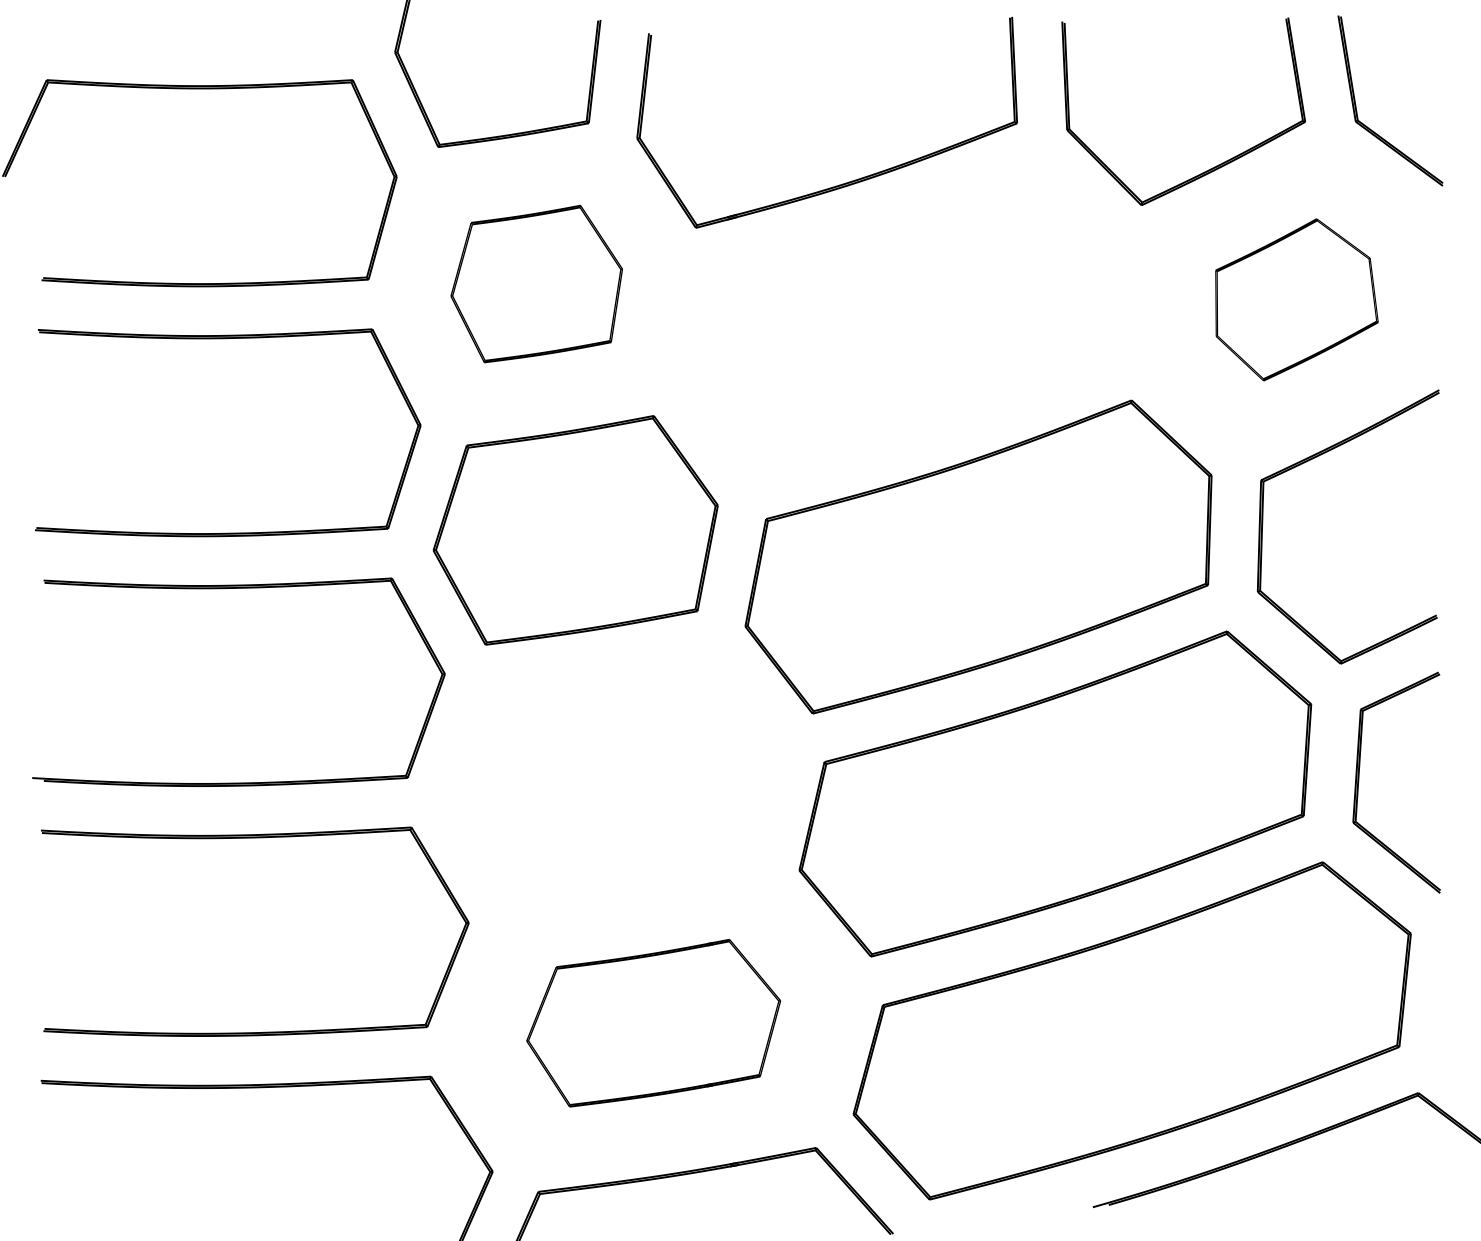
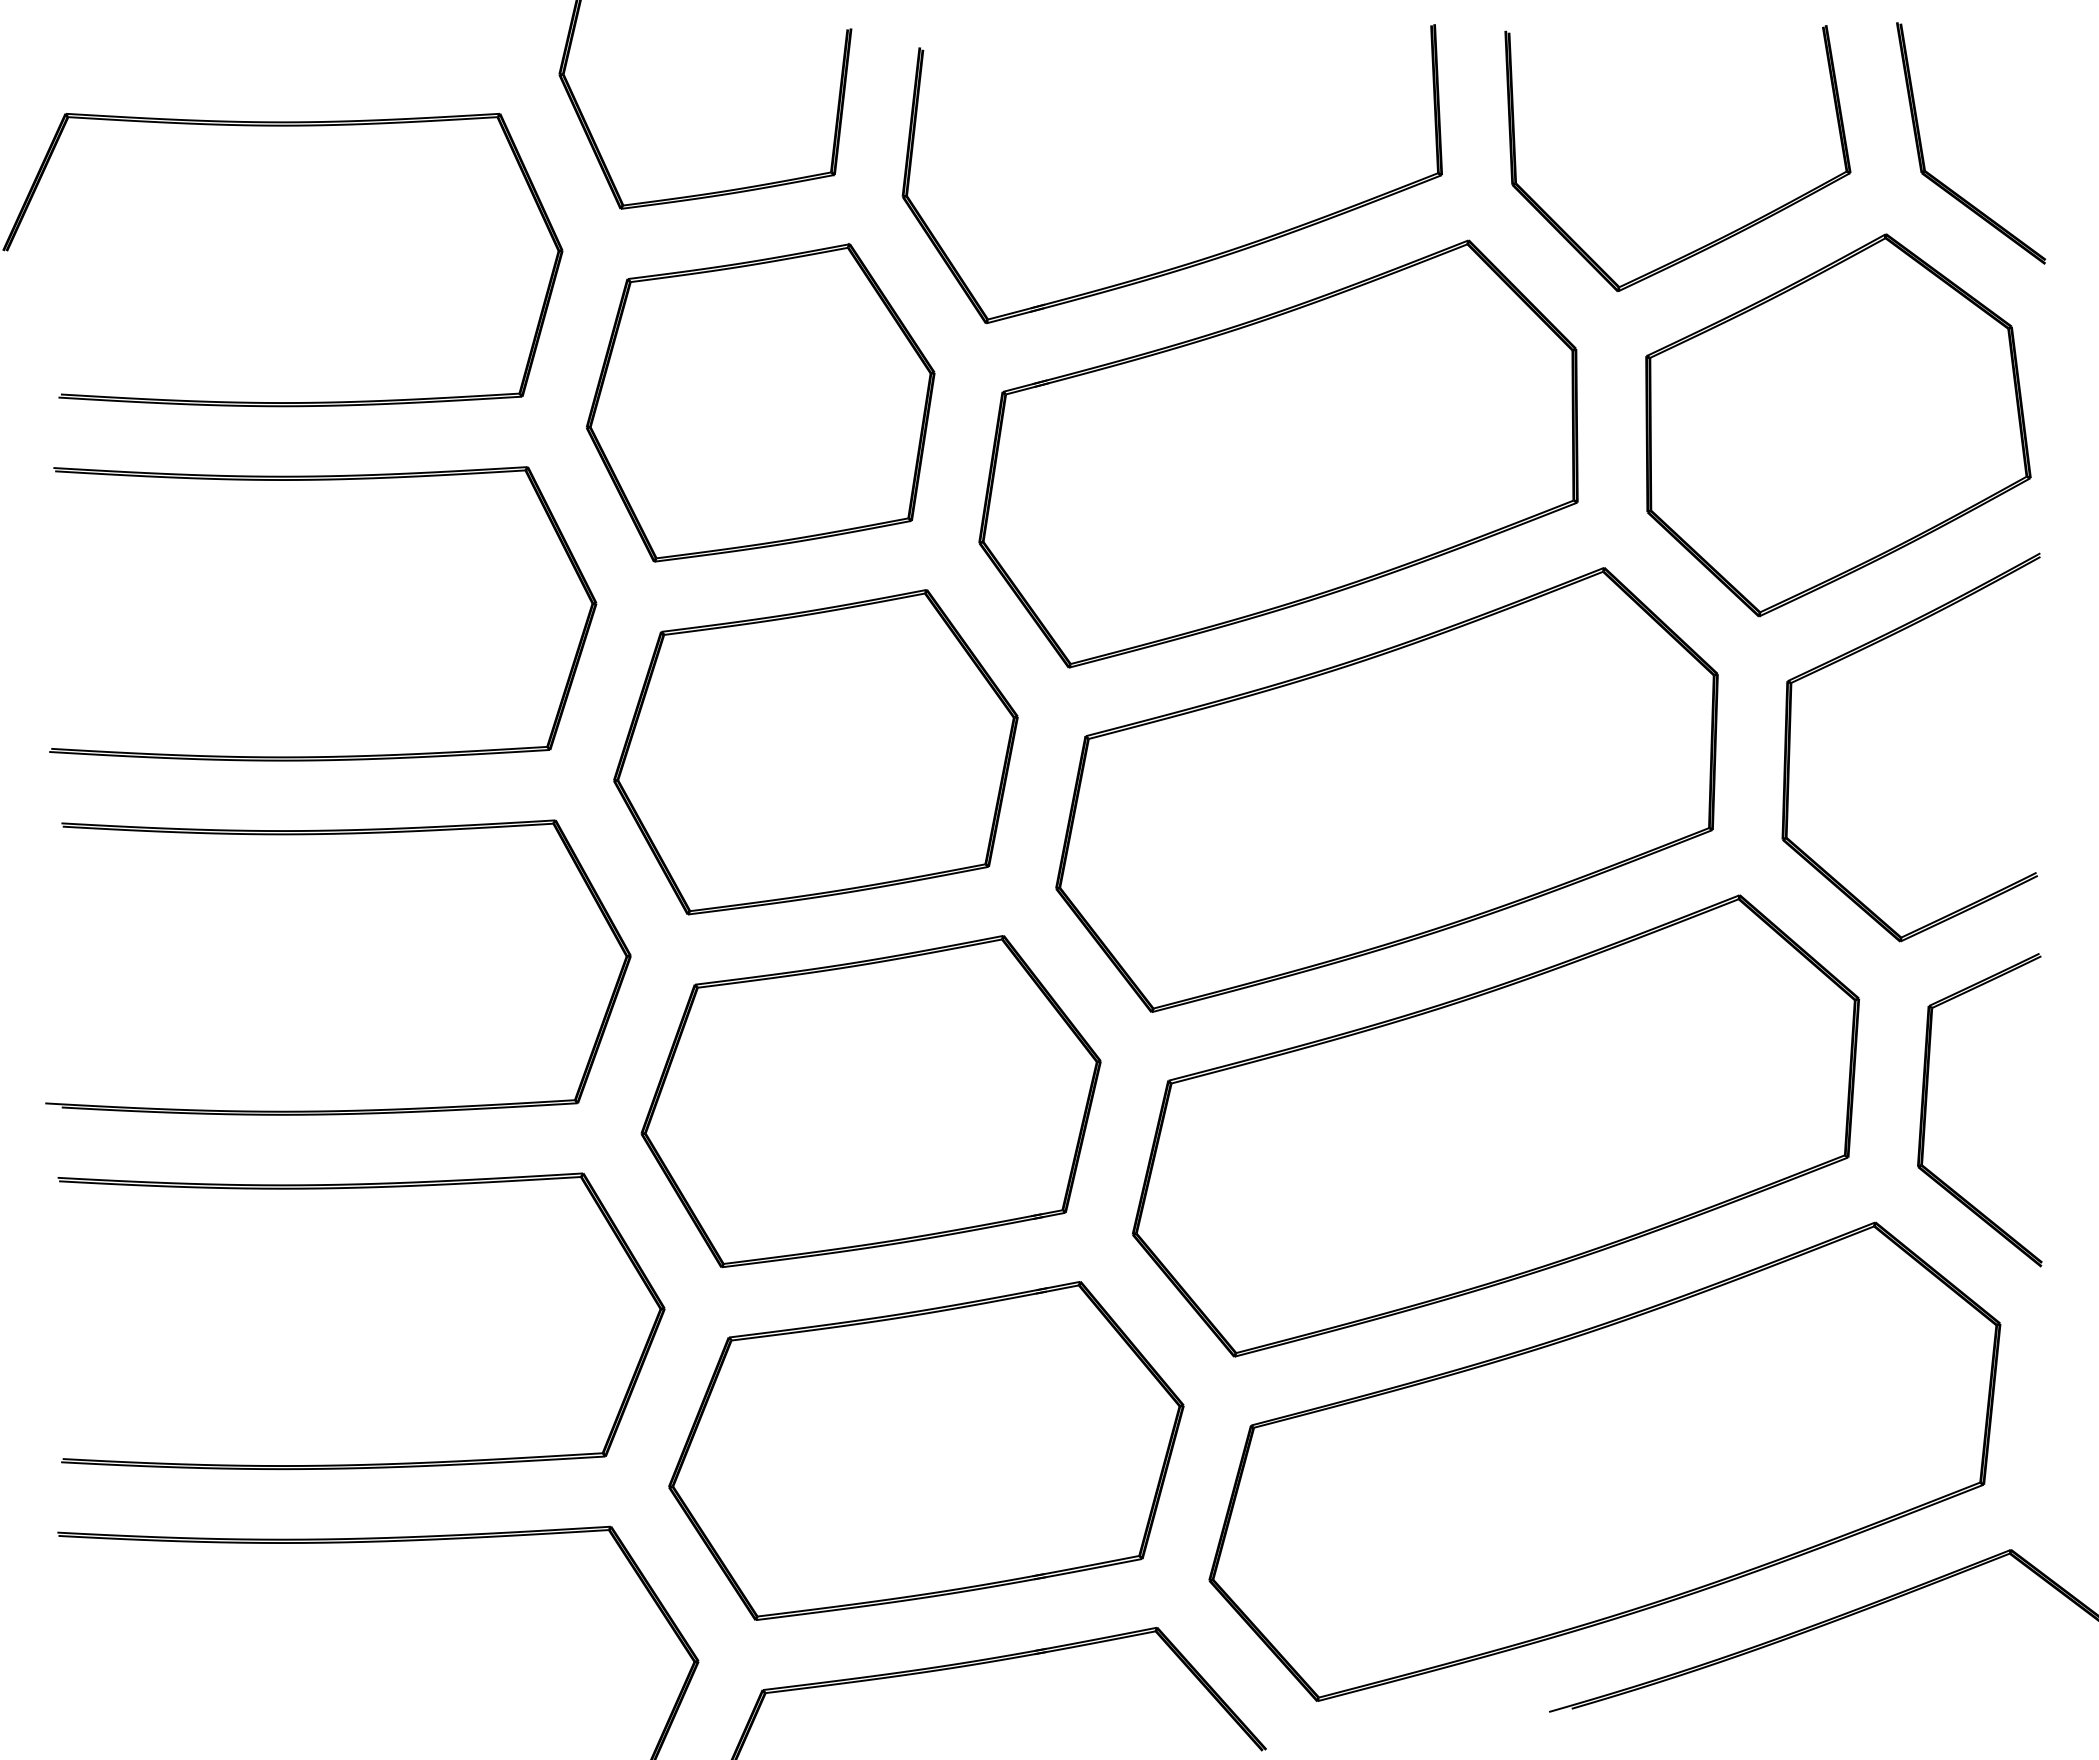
part: (536, 283) -> (760, 402), size x1.43
part: (1296, 299) -> (1838, 425), size x1.67
part: (902, 319) -> (1278, 453), added
part: (614, 776) -> (870, 1101), added
part: (653, 1022) -> (926, 1450), size x1.43

